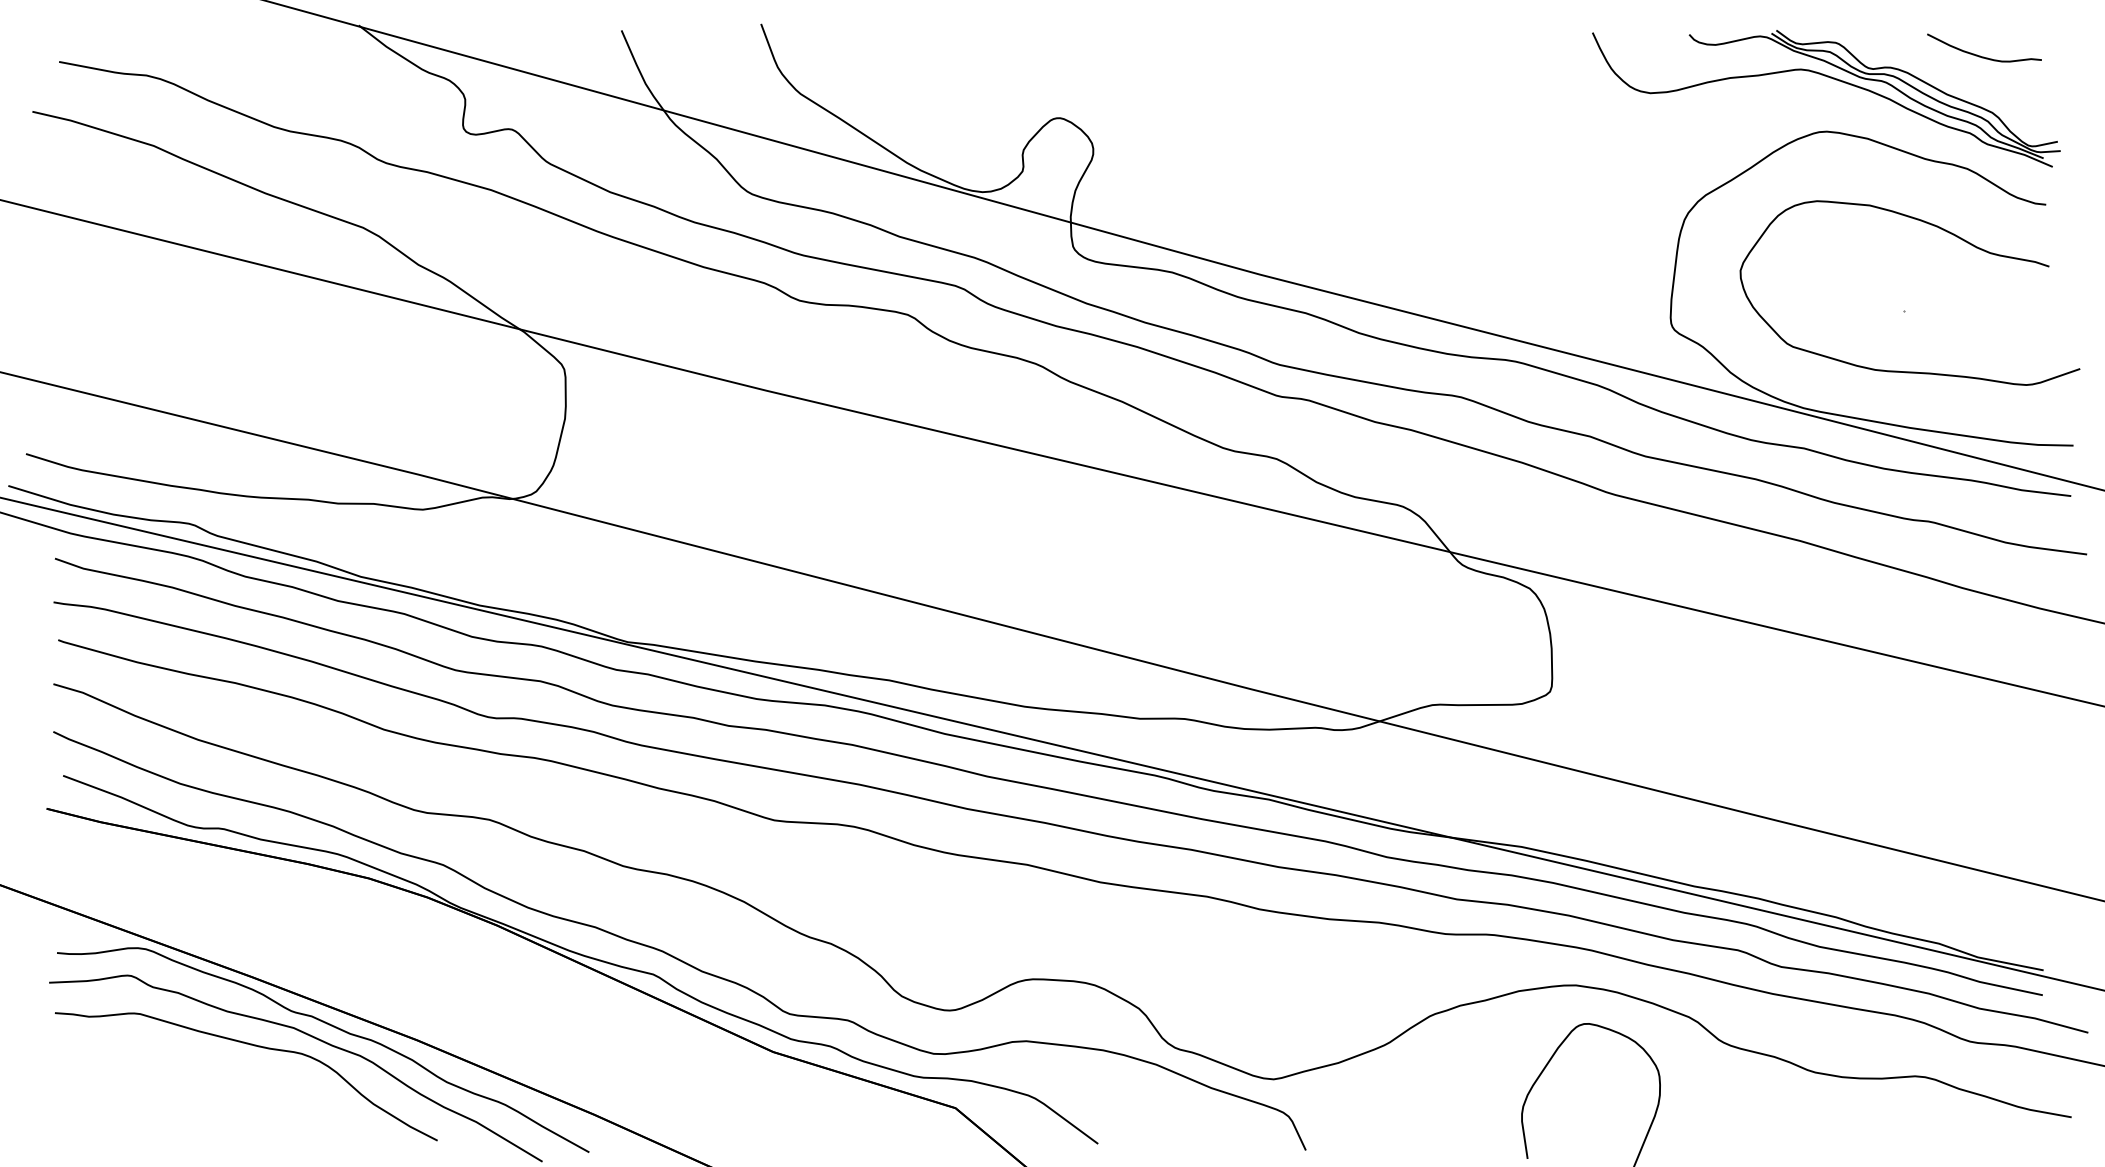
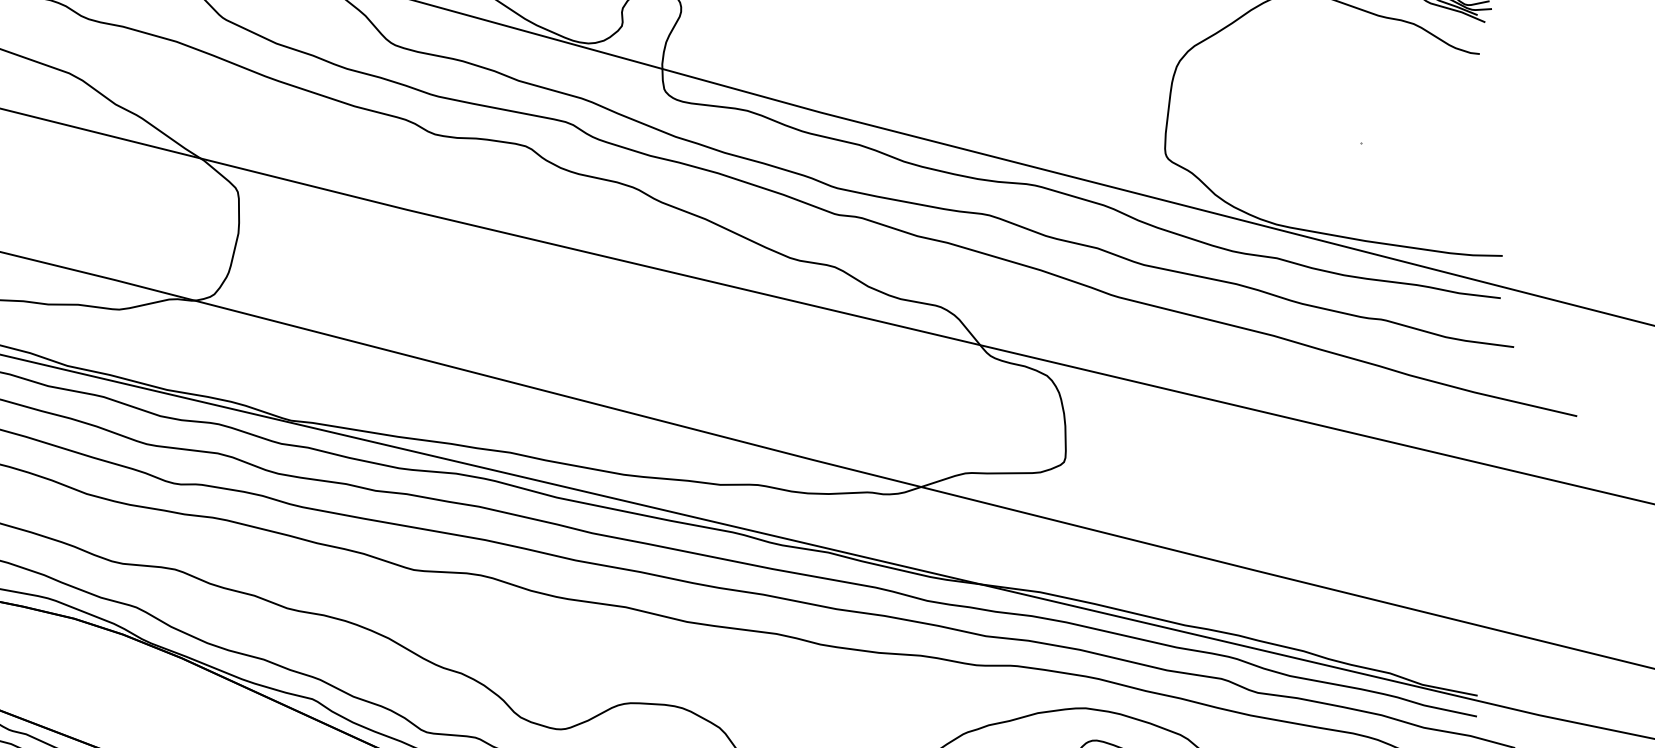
curve: (1940, 229) -> (1391, 74), removed

